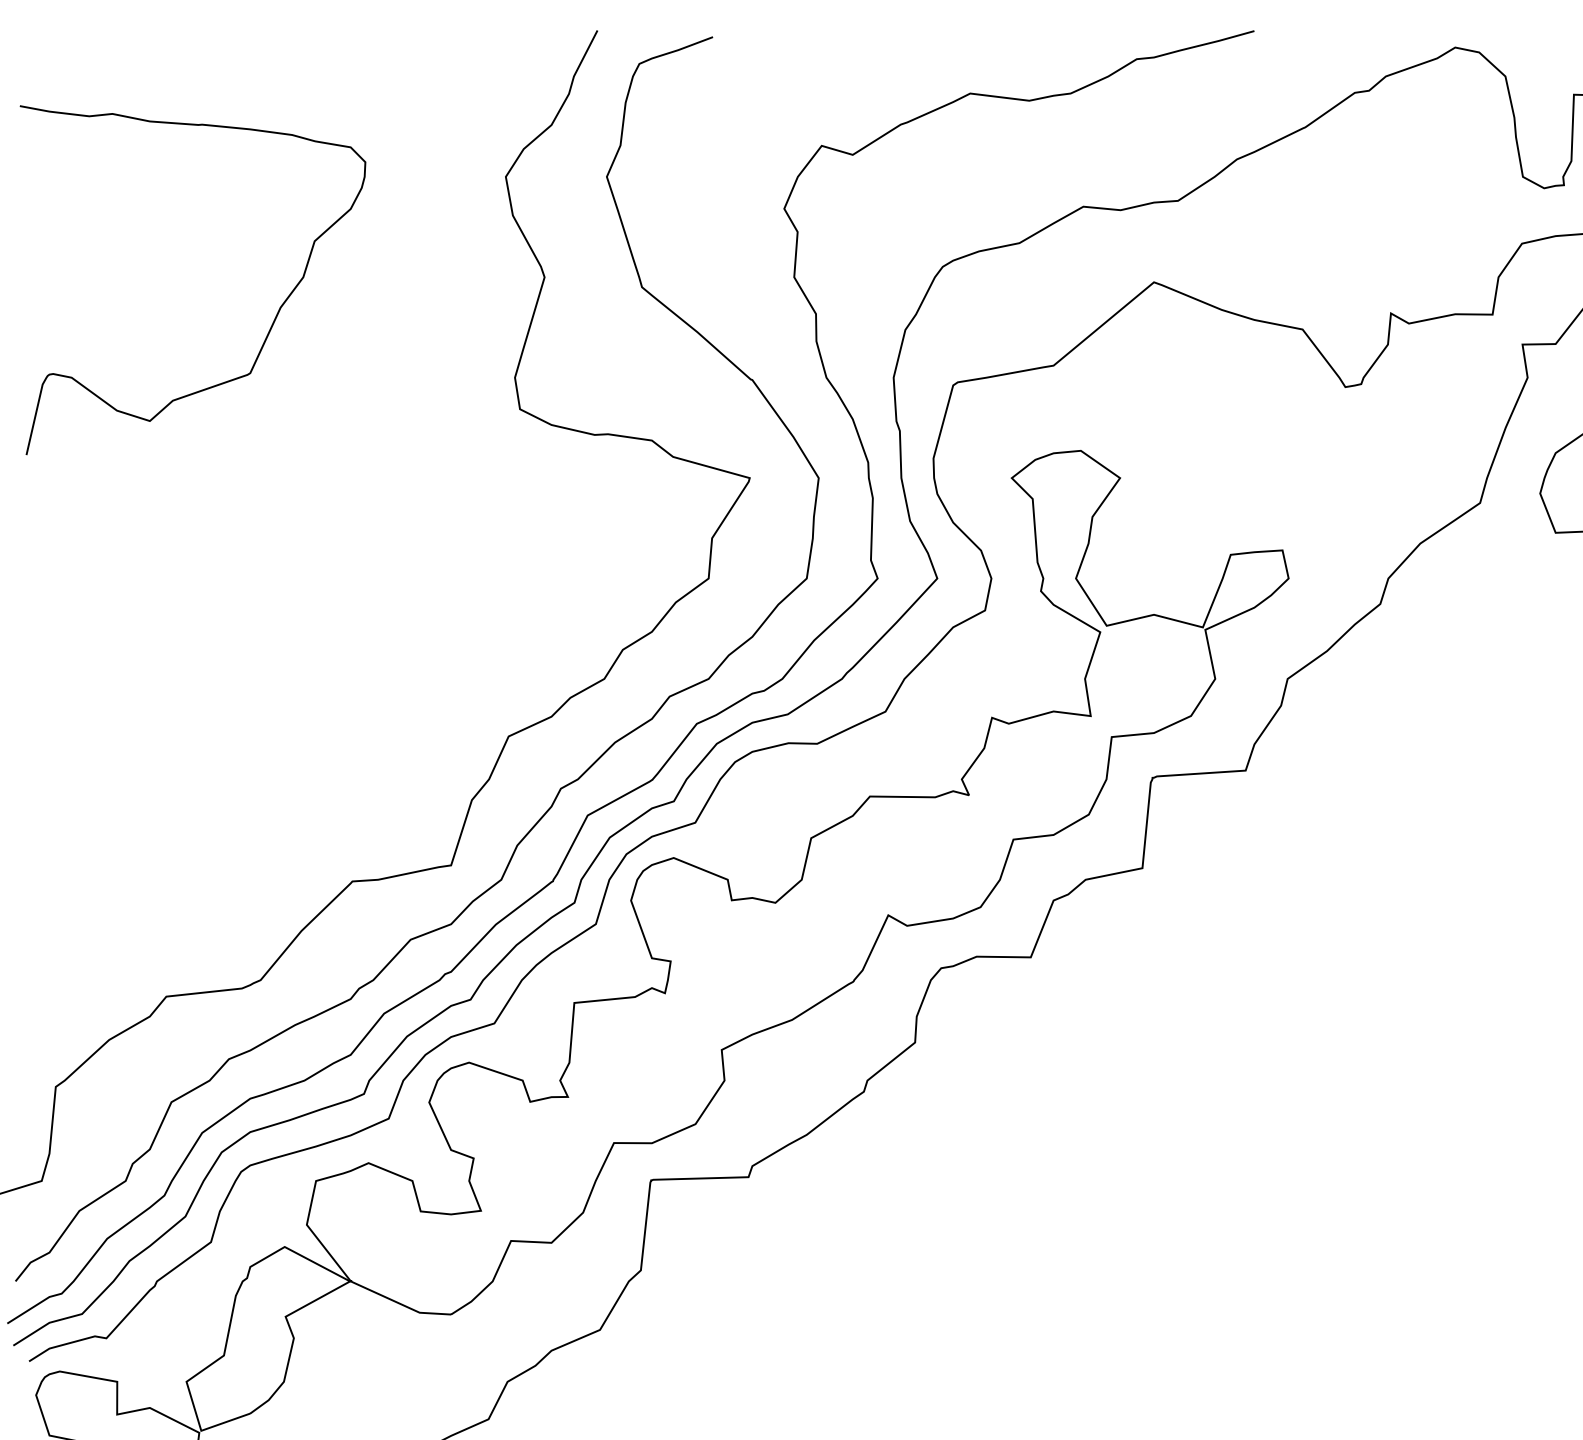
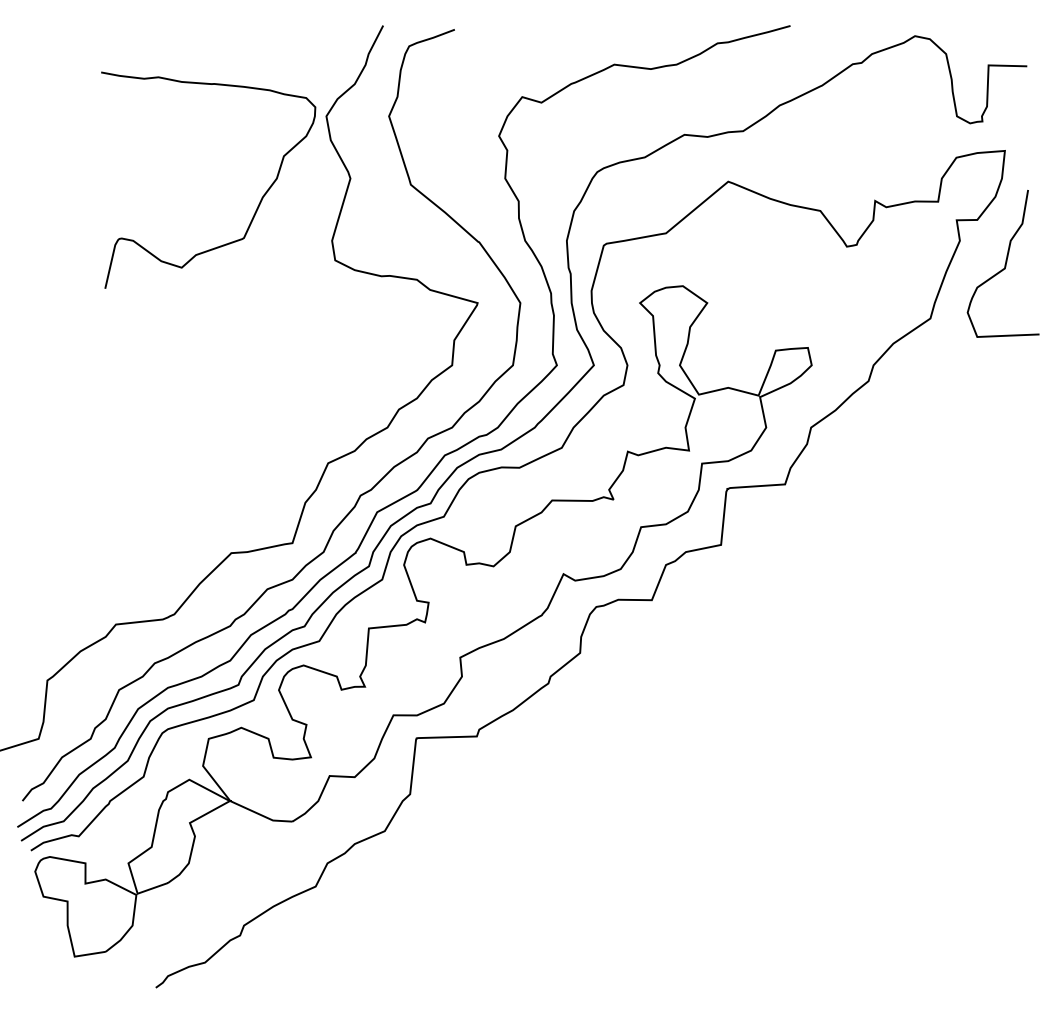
curve: (275, 314) -> (259, 201), moved

